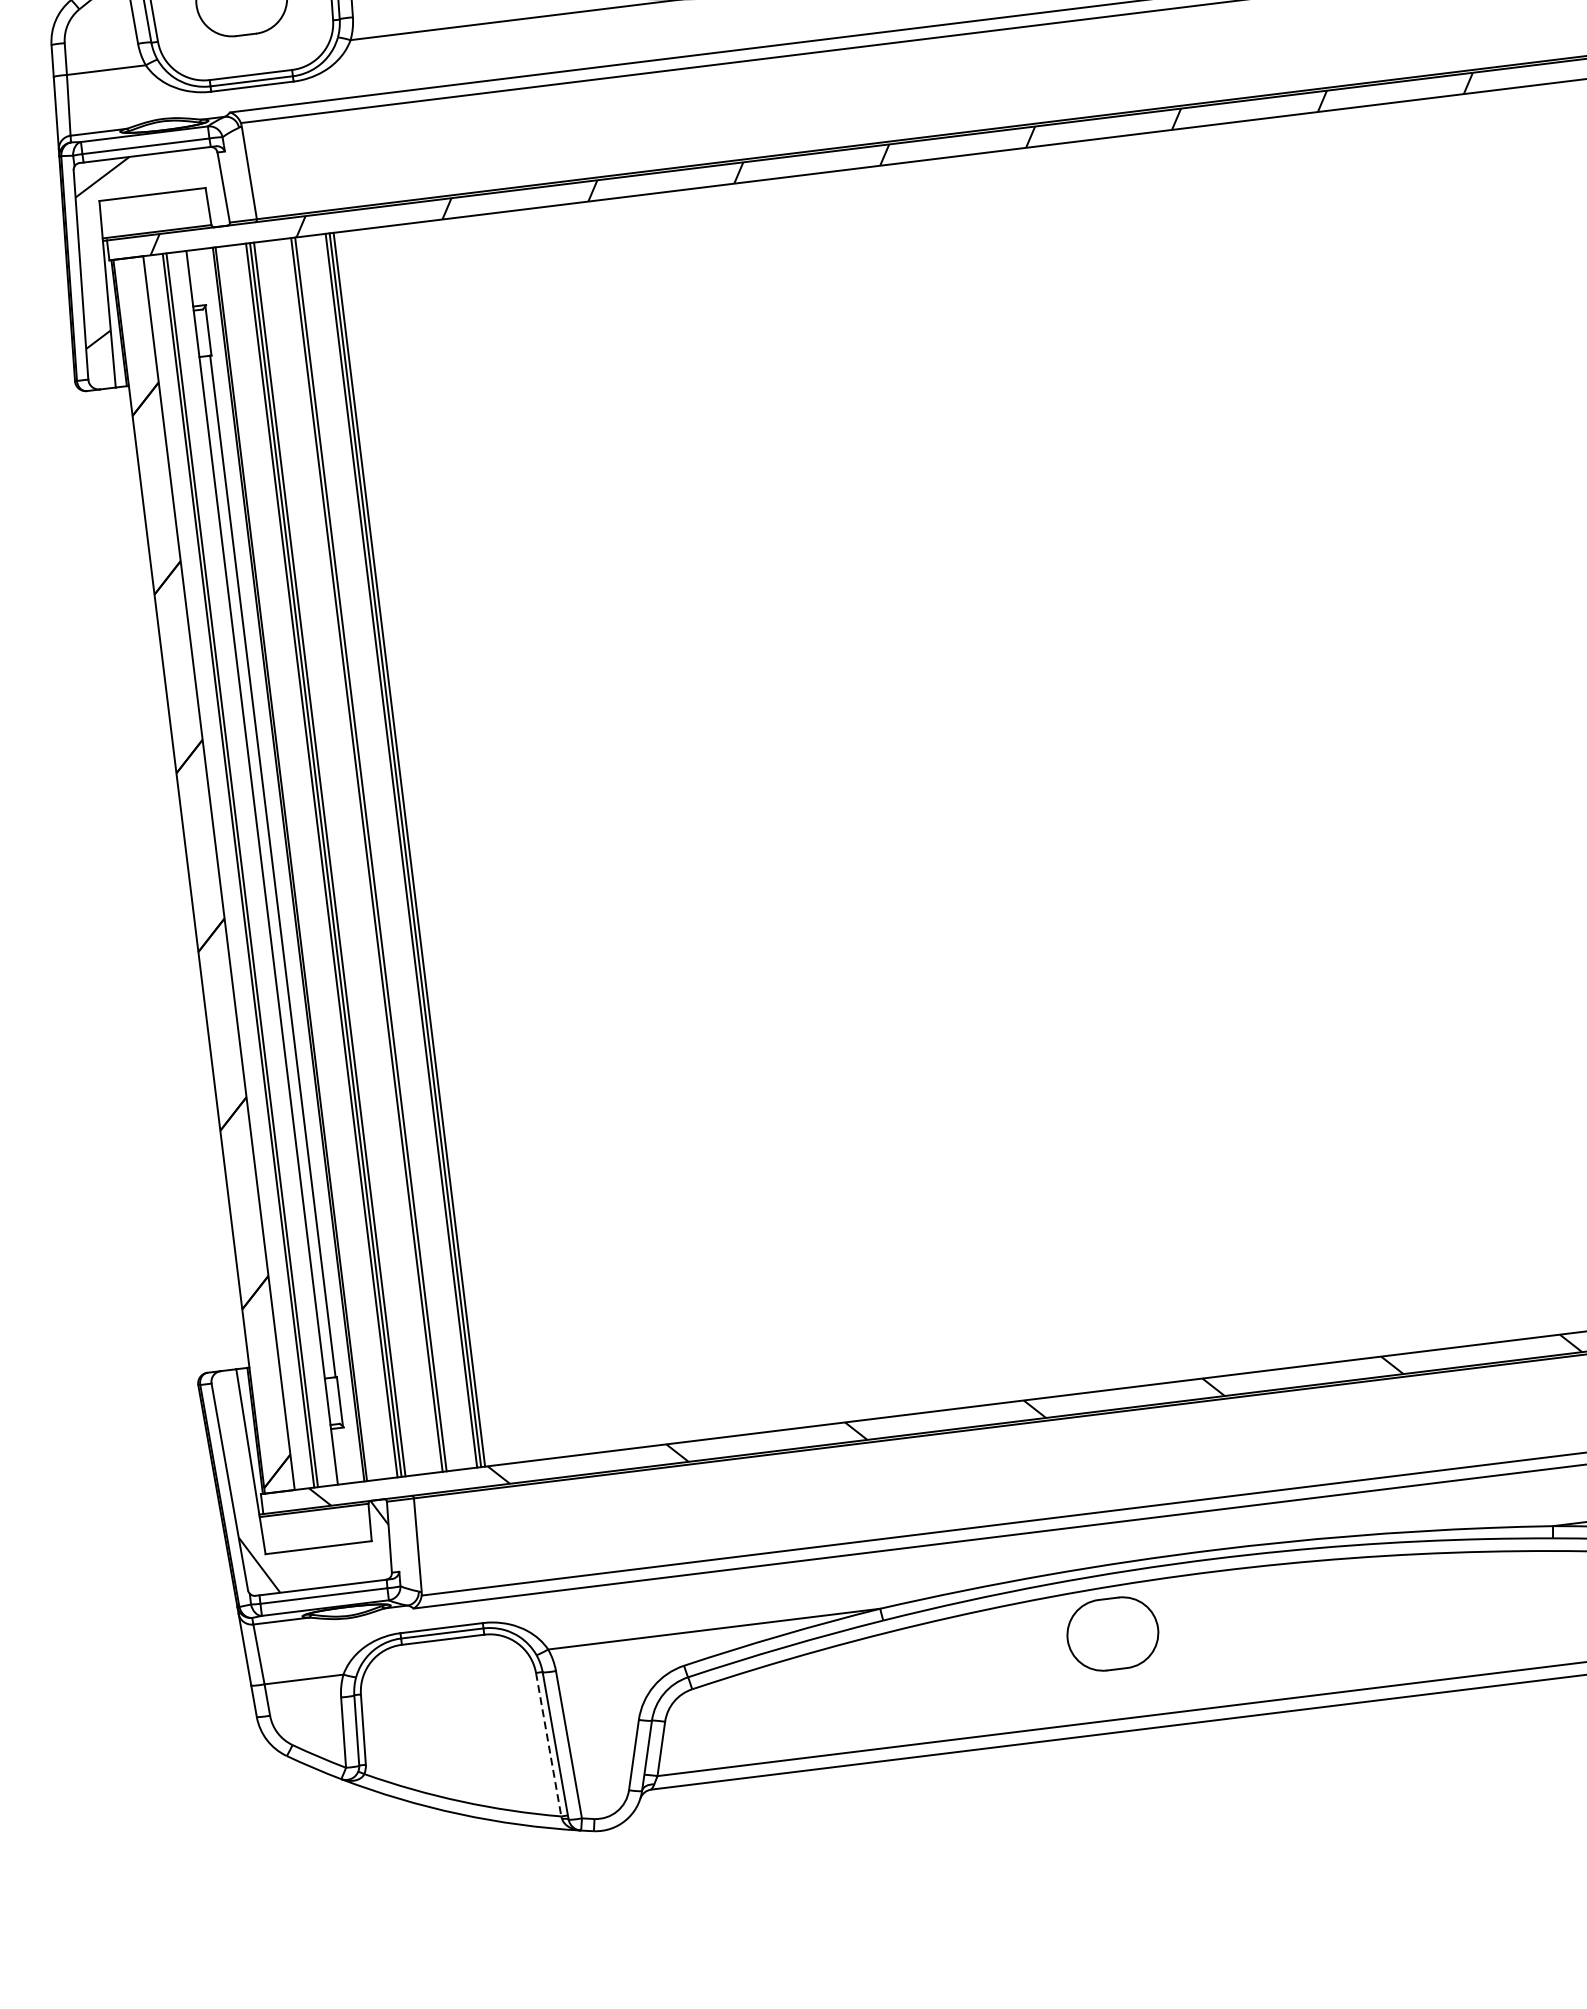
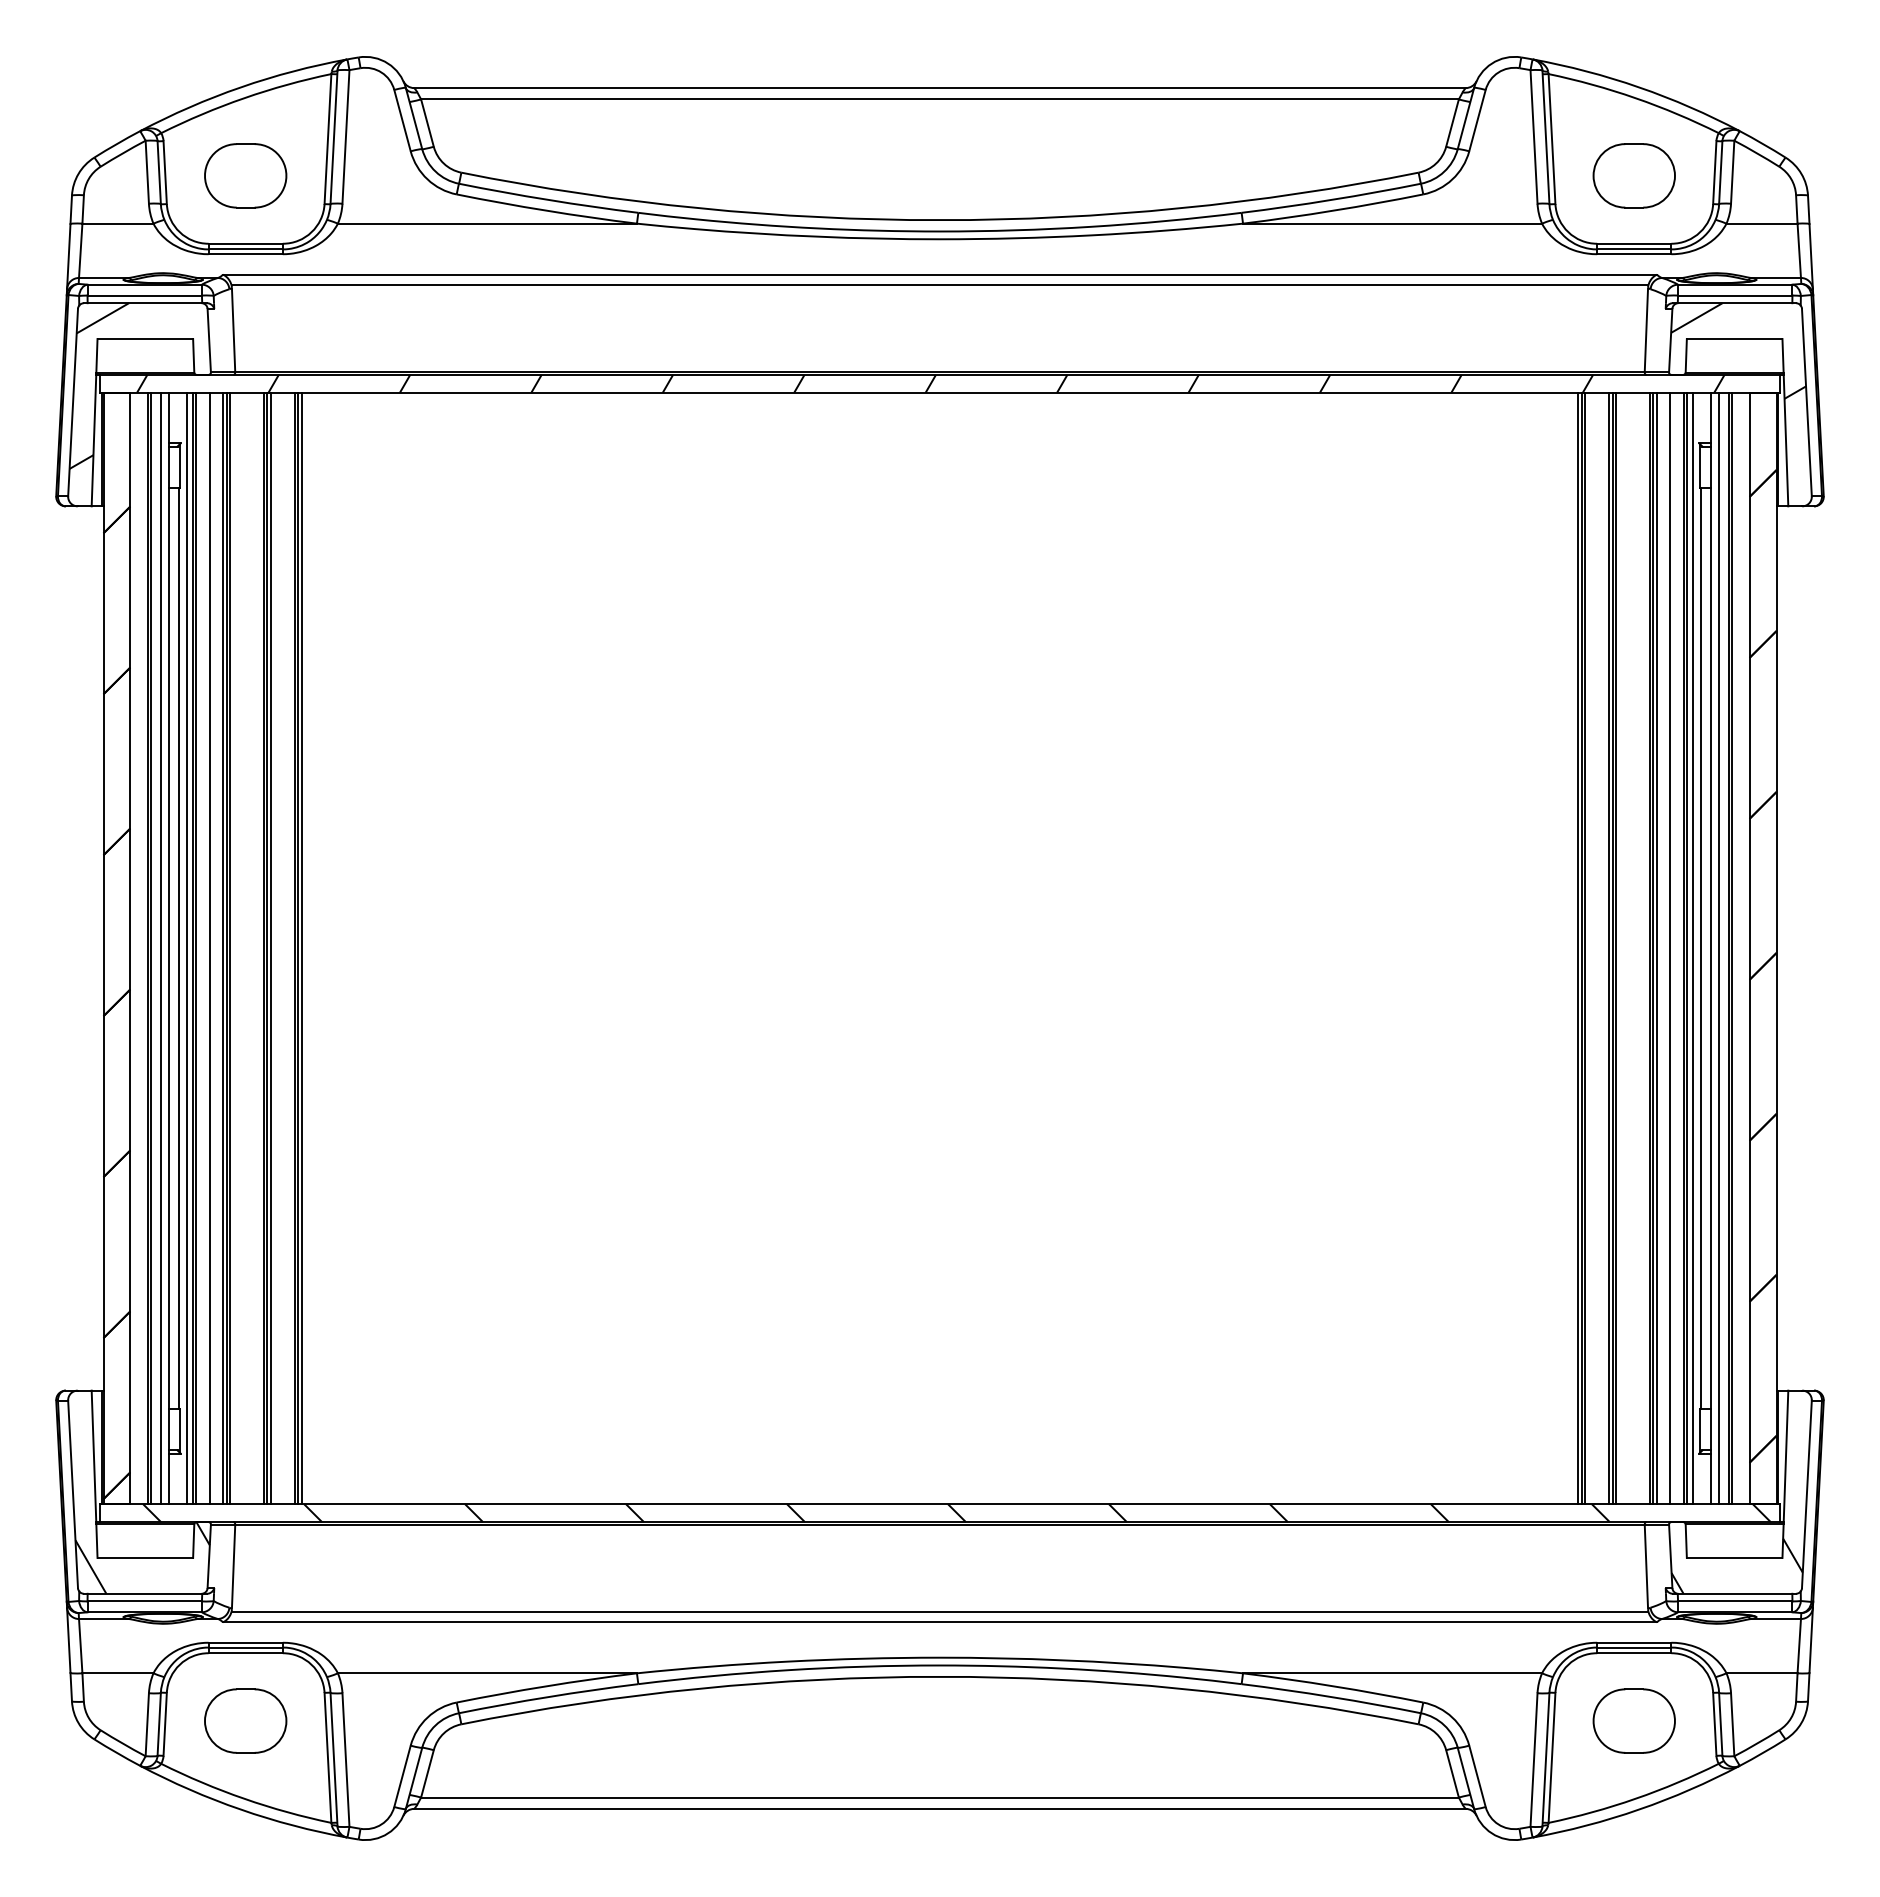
line: (374, 854) -> (270, 948), added
line: (306, 862) -> (209, 948), added
line: (281, 865) -> (186, 948), added
line: (253, 868) -> (161, 948), added
part: (1112, 1633) -> (245, 1720), moved
line: (549, 1745) -> (328, 1758), dashed -> solid

